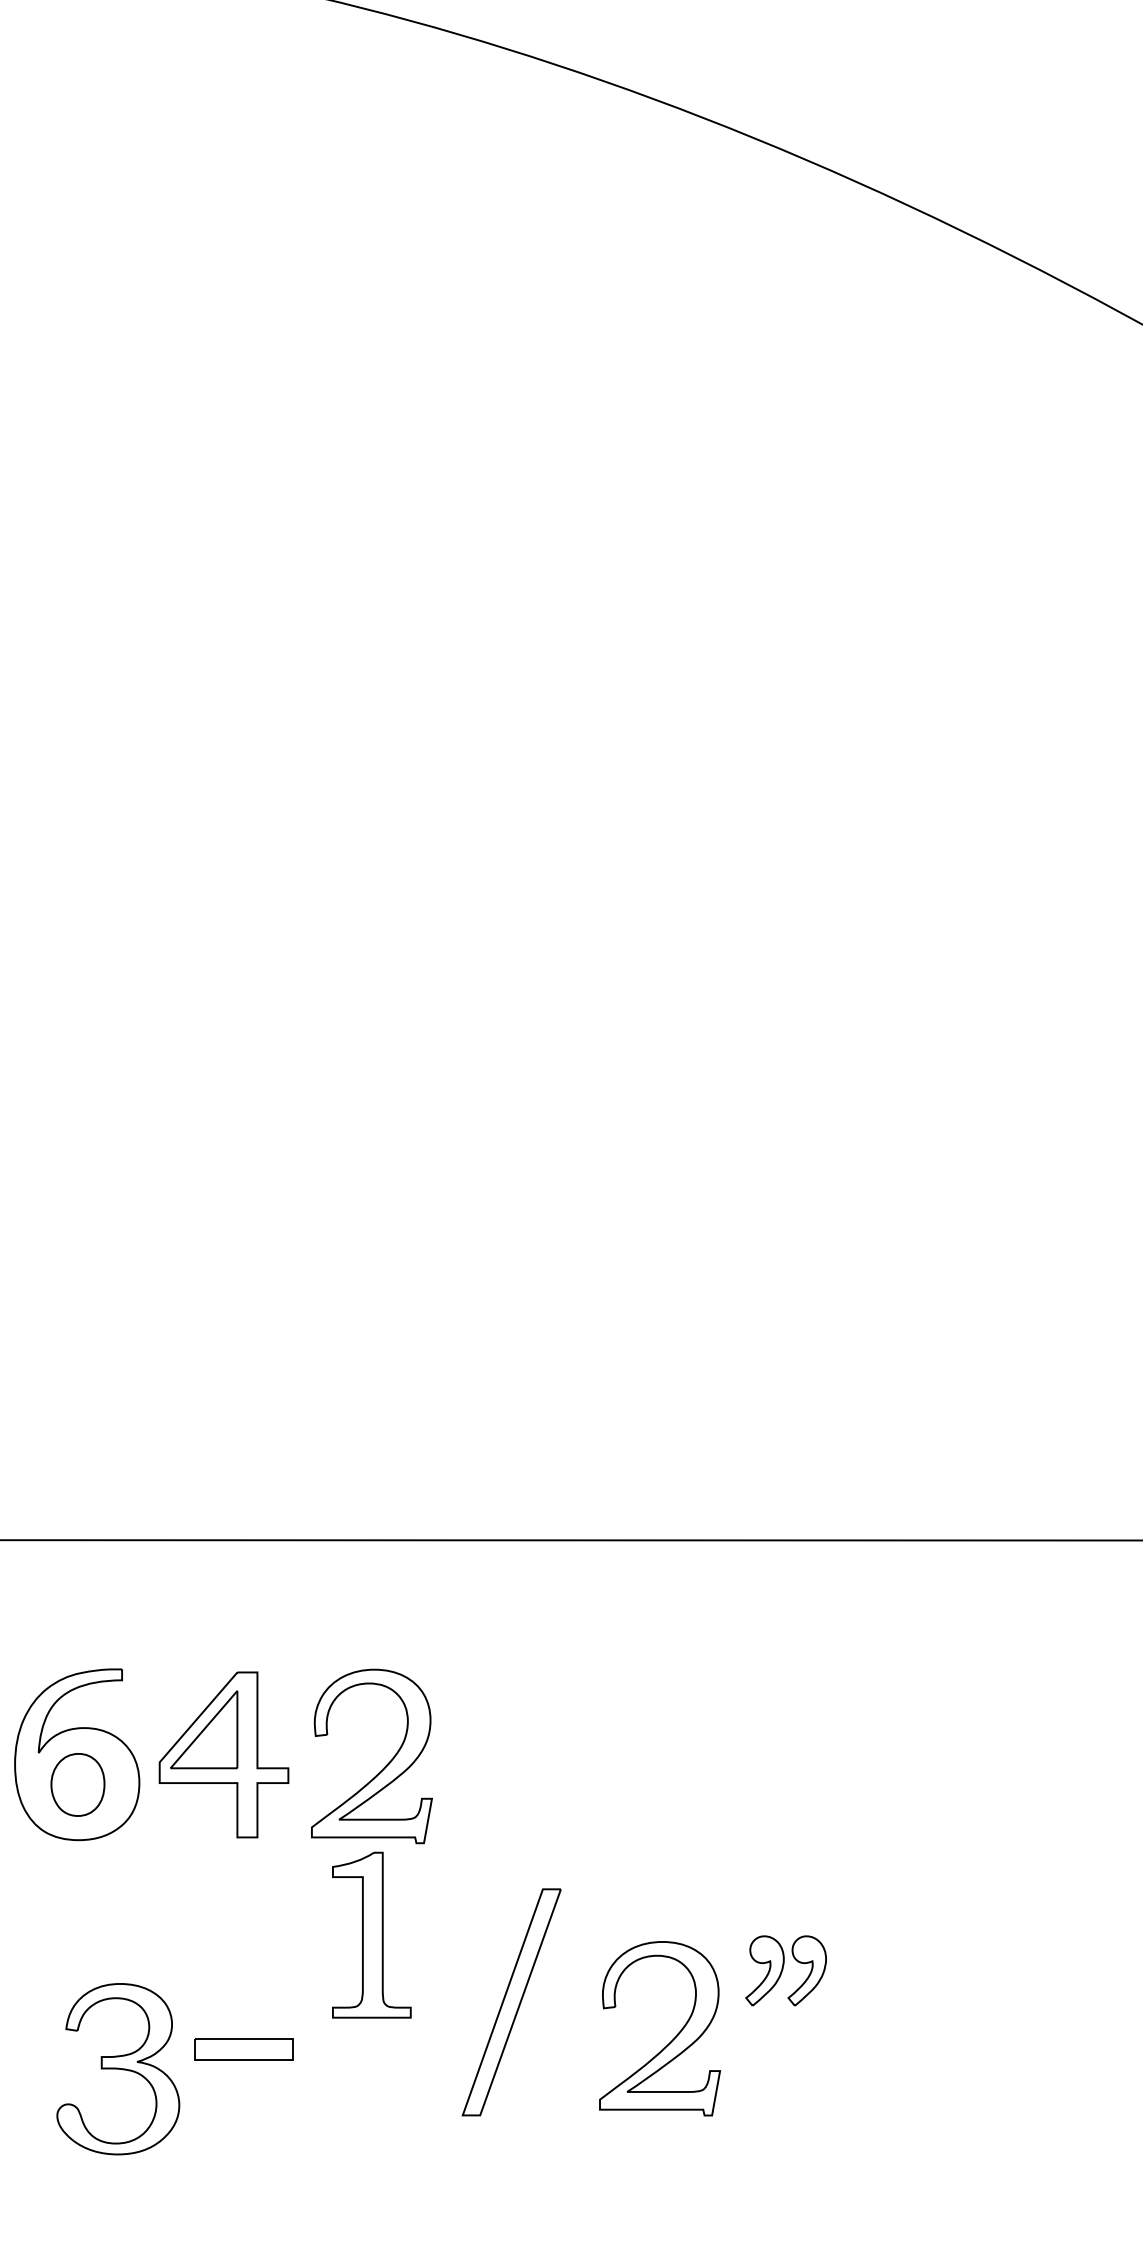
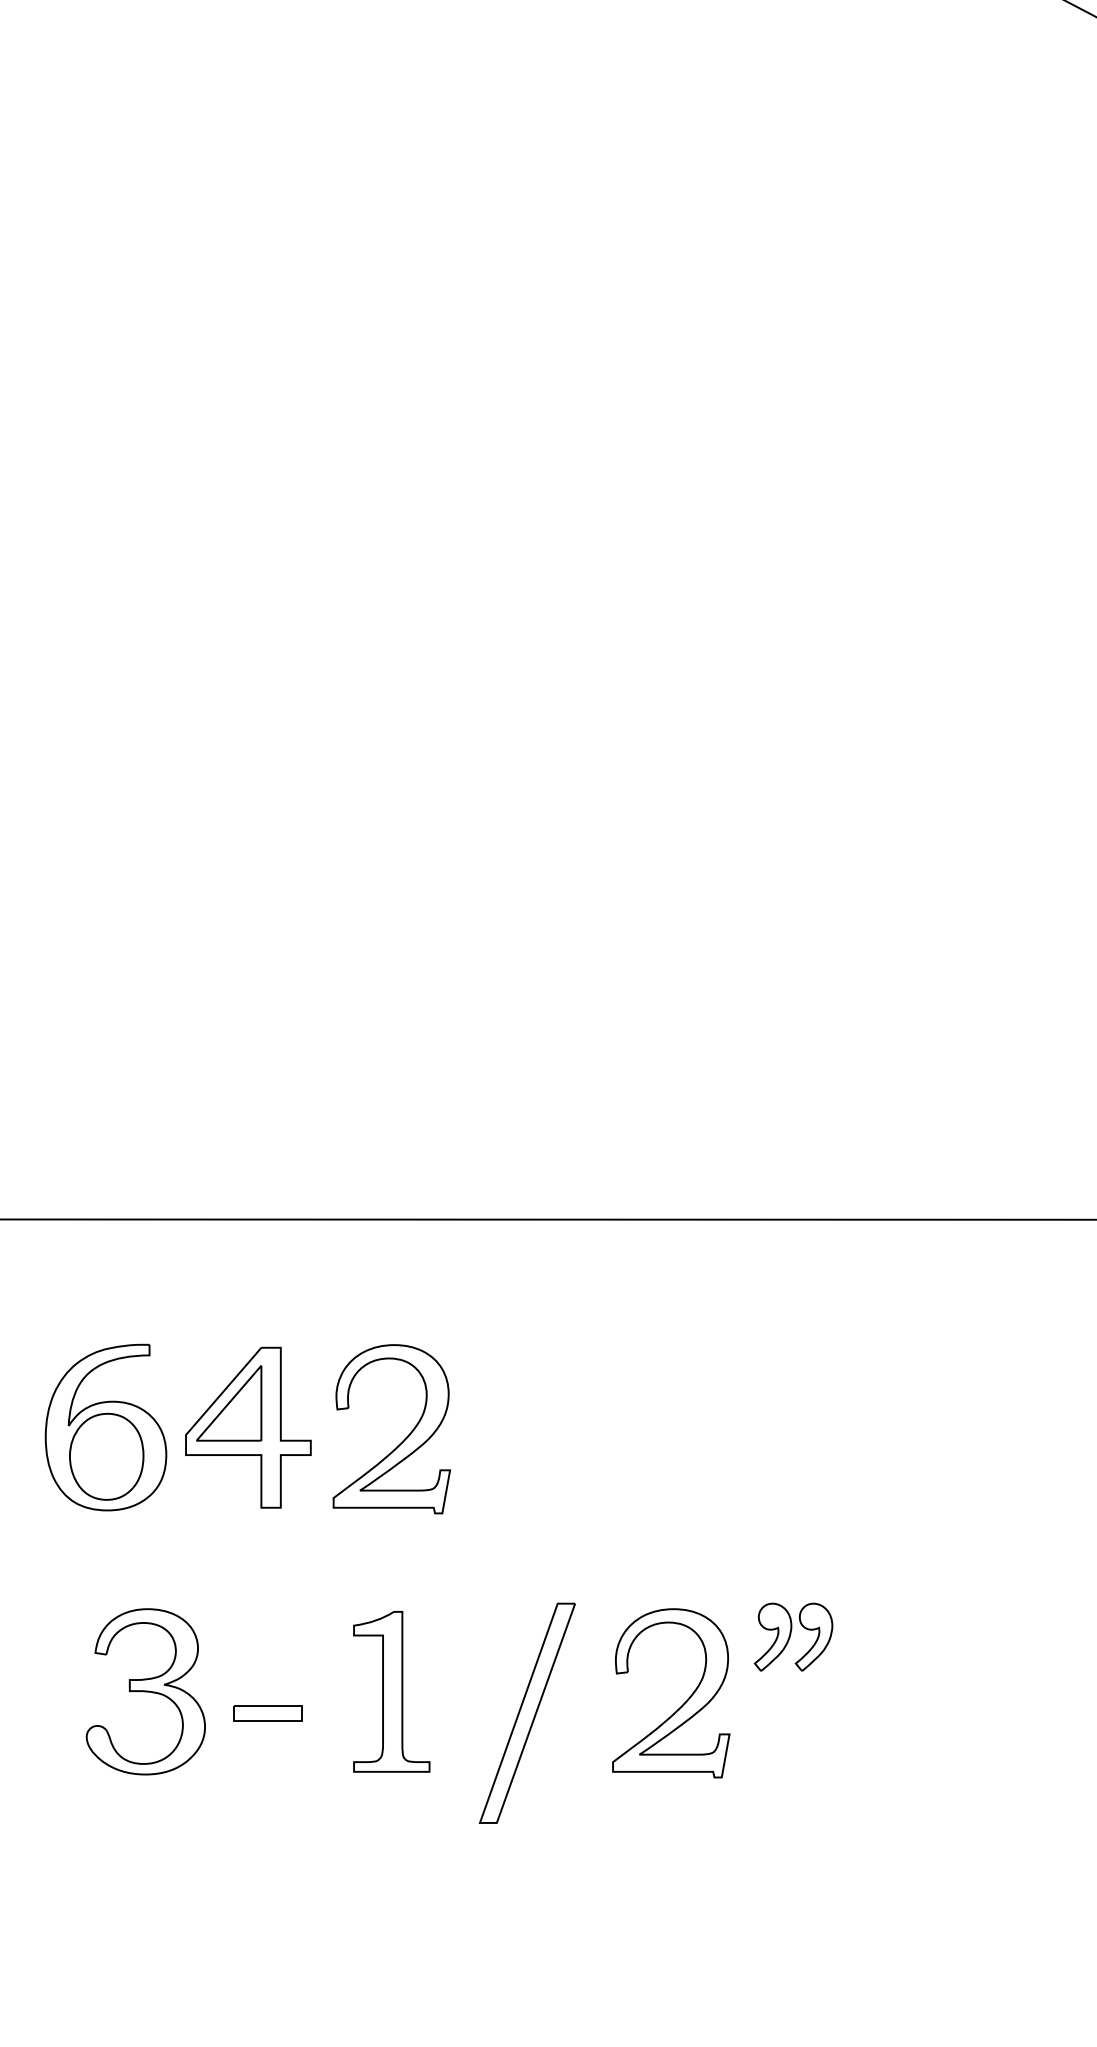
part: (77, 1784) -> (106, 1456), size x1.43
part: (371, 1934) -> (391, 1691), moved
part: (511, 2002) -> (527, 1713), moved
part: (243, 2049) -> (267, 1713), size x0.71
part: (118, 2069) -> (146, 1692), moved

